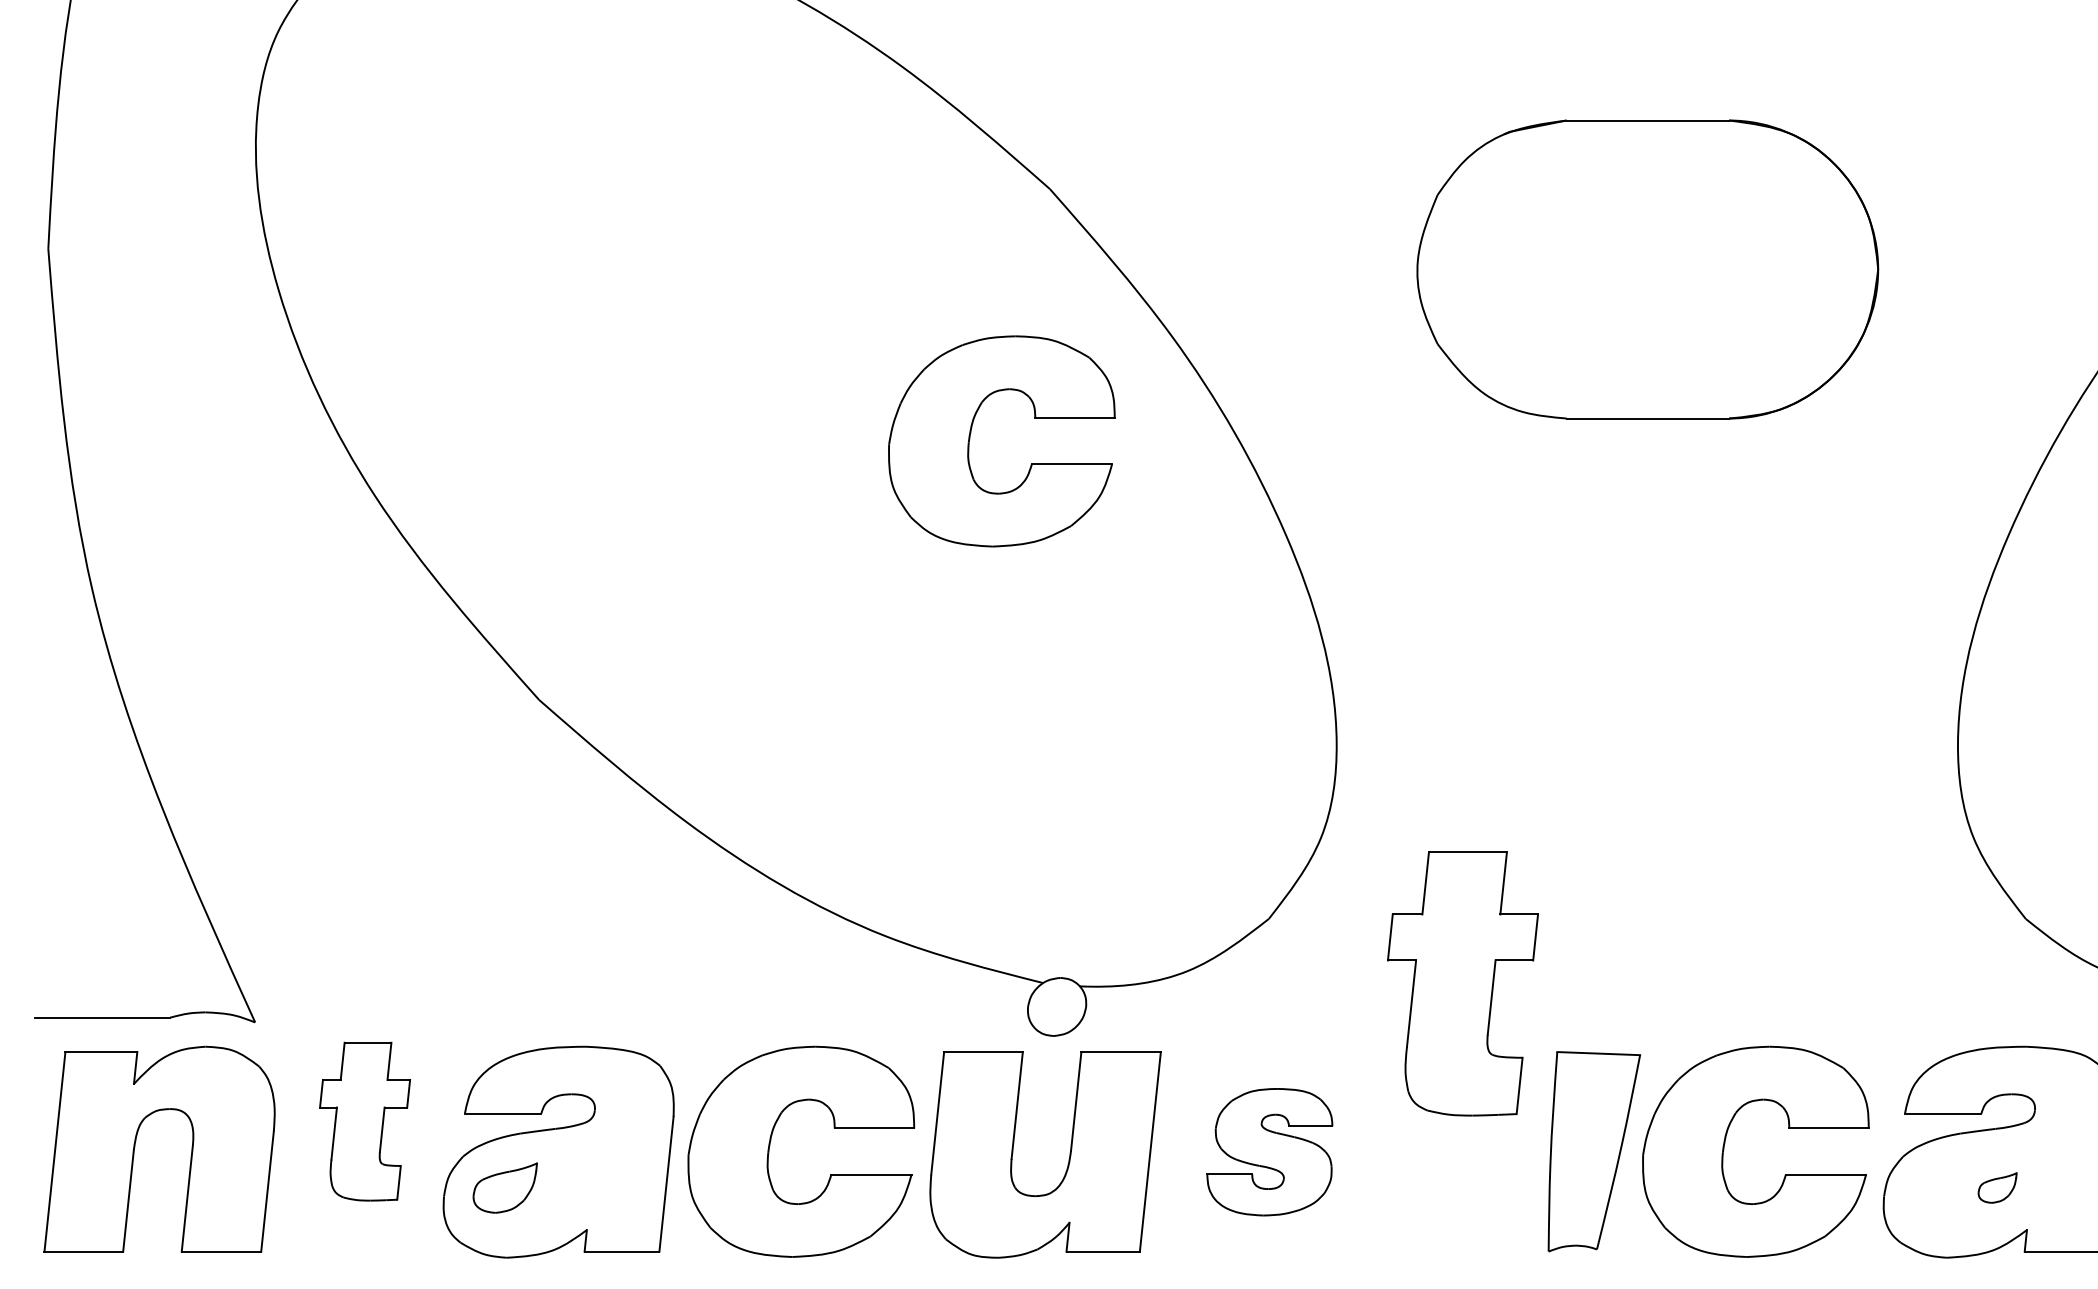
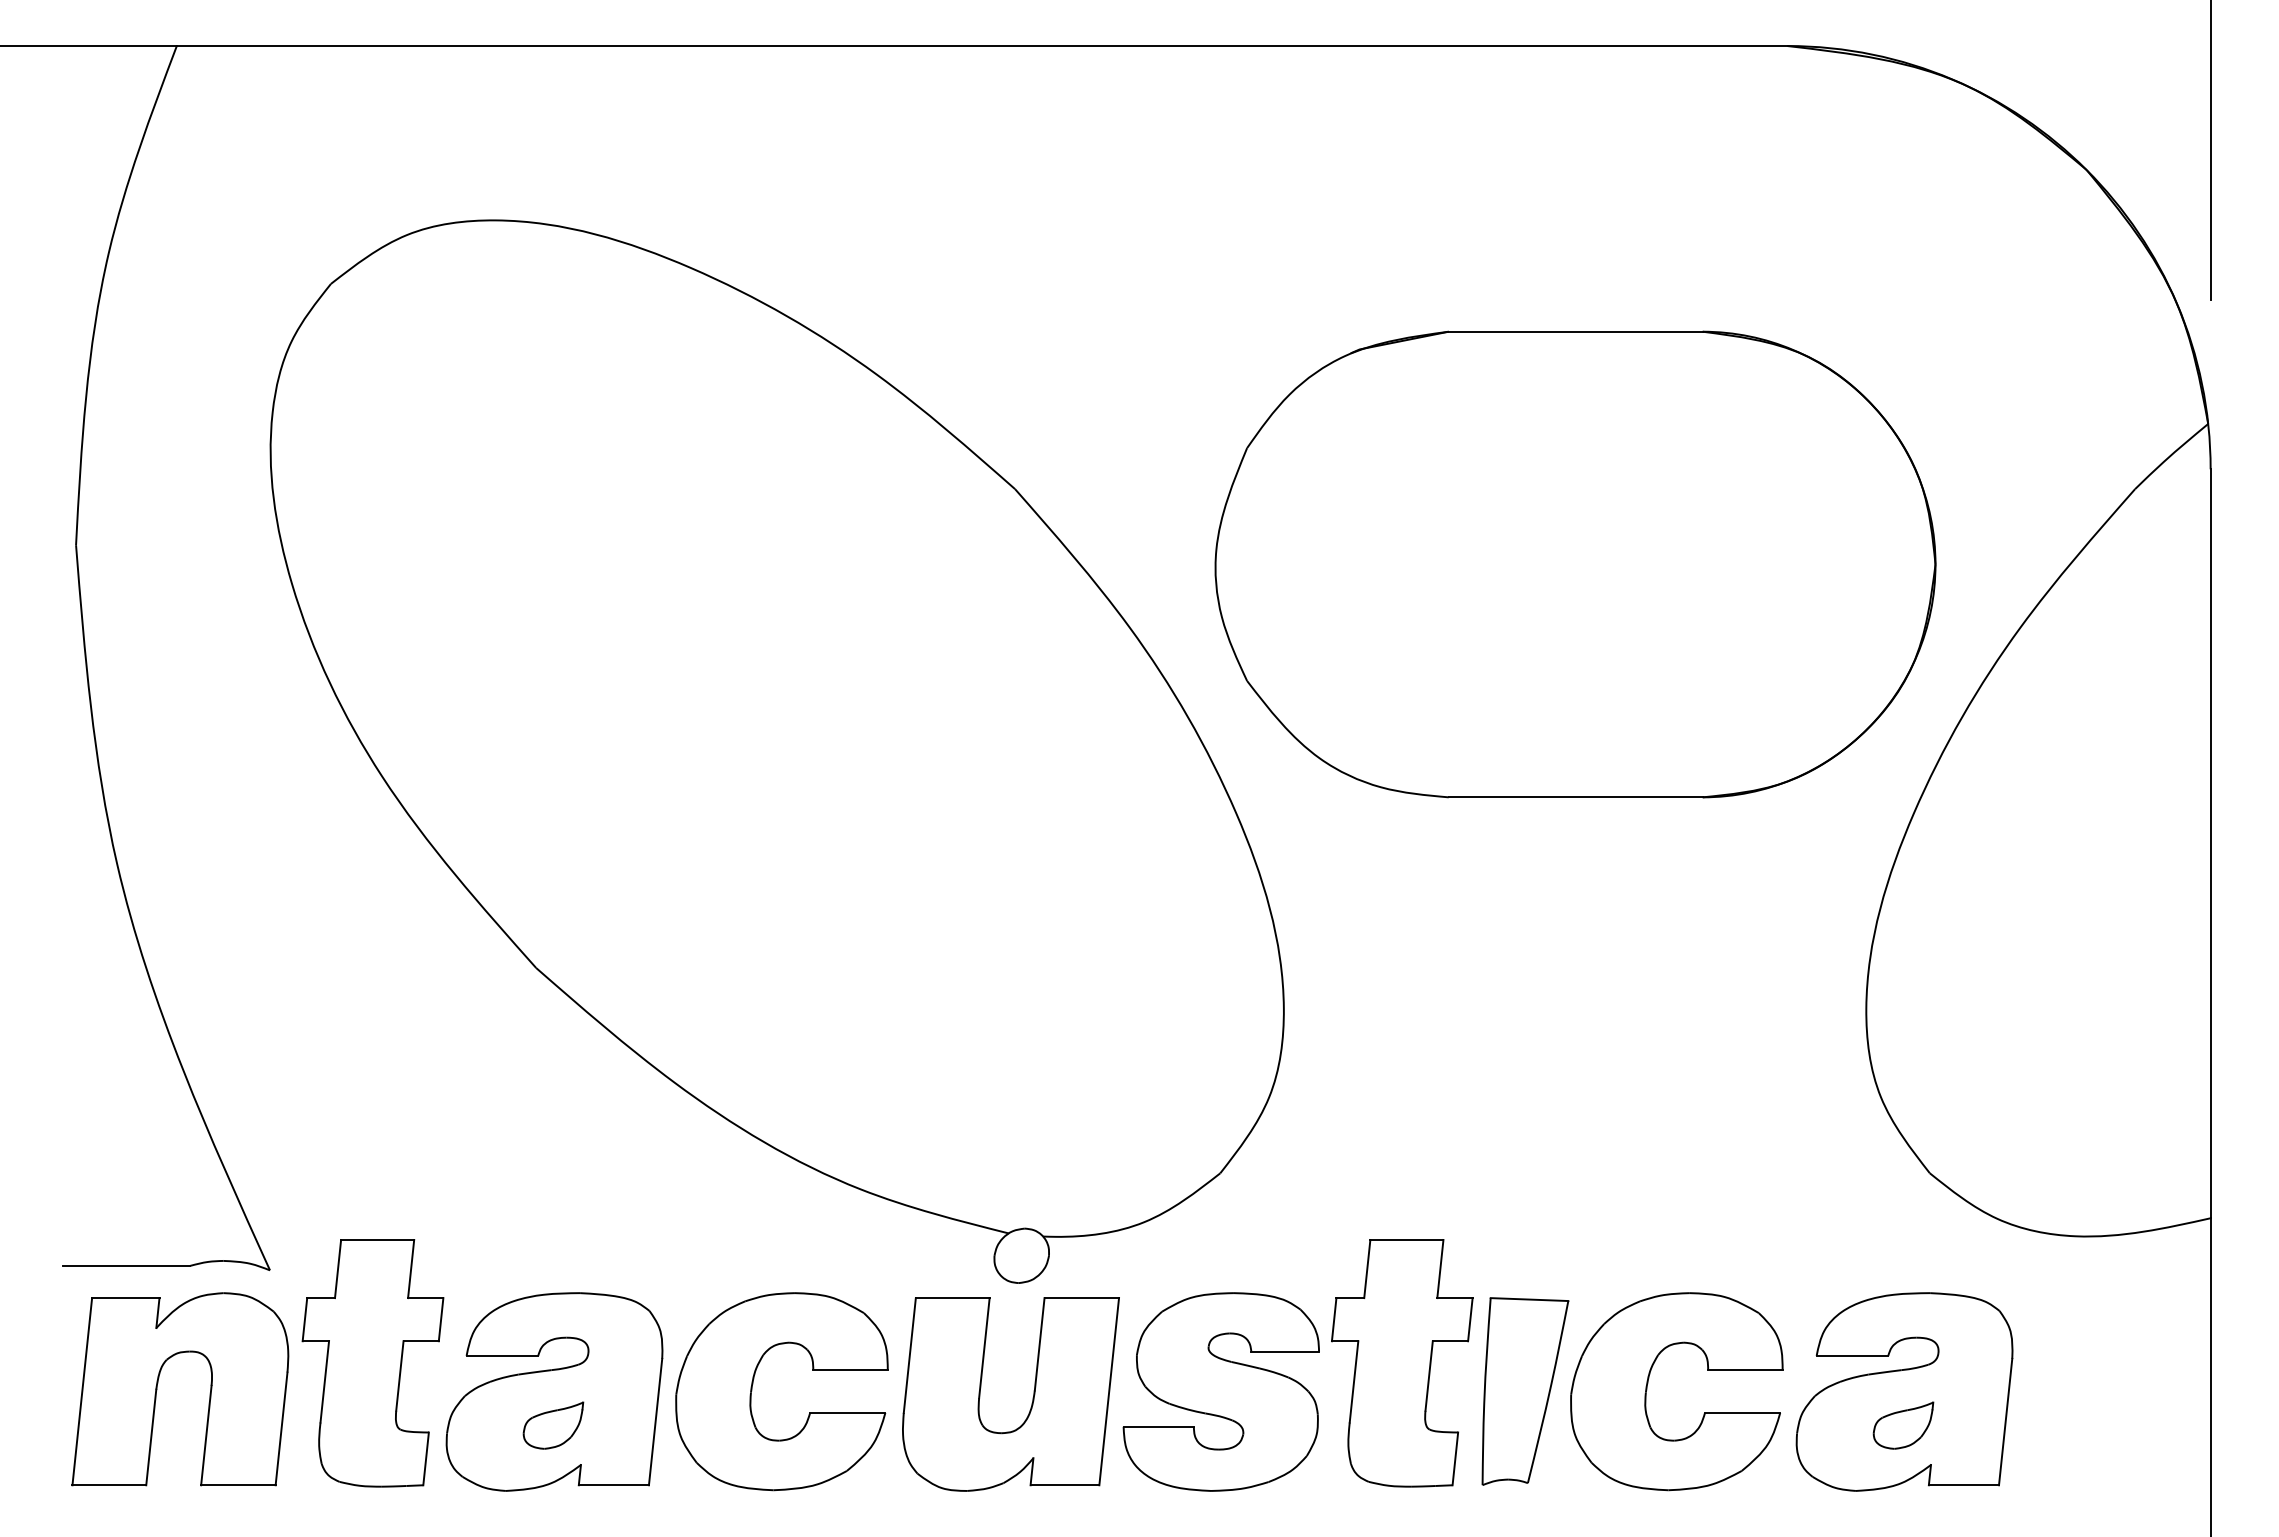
part: (1647, 269) -> (1575, 564), size x1.67
part: (971, 433) -> (941, 718), removed
part: (1463, 984) -> (1402, 1363), moved
part: (364, 1121) -> (372, 1363), size x1.67
part: (1269, 1151) -> (1220, 1391), size x1.67
part: (505, 1187) -> (553, 1425), moved
part: (1997, 1187) -> (1903, 1425), size x1.67

